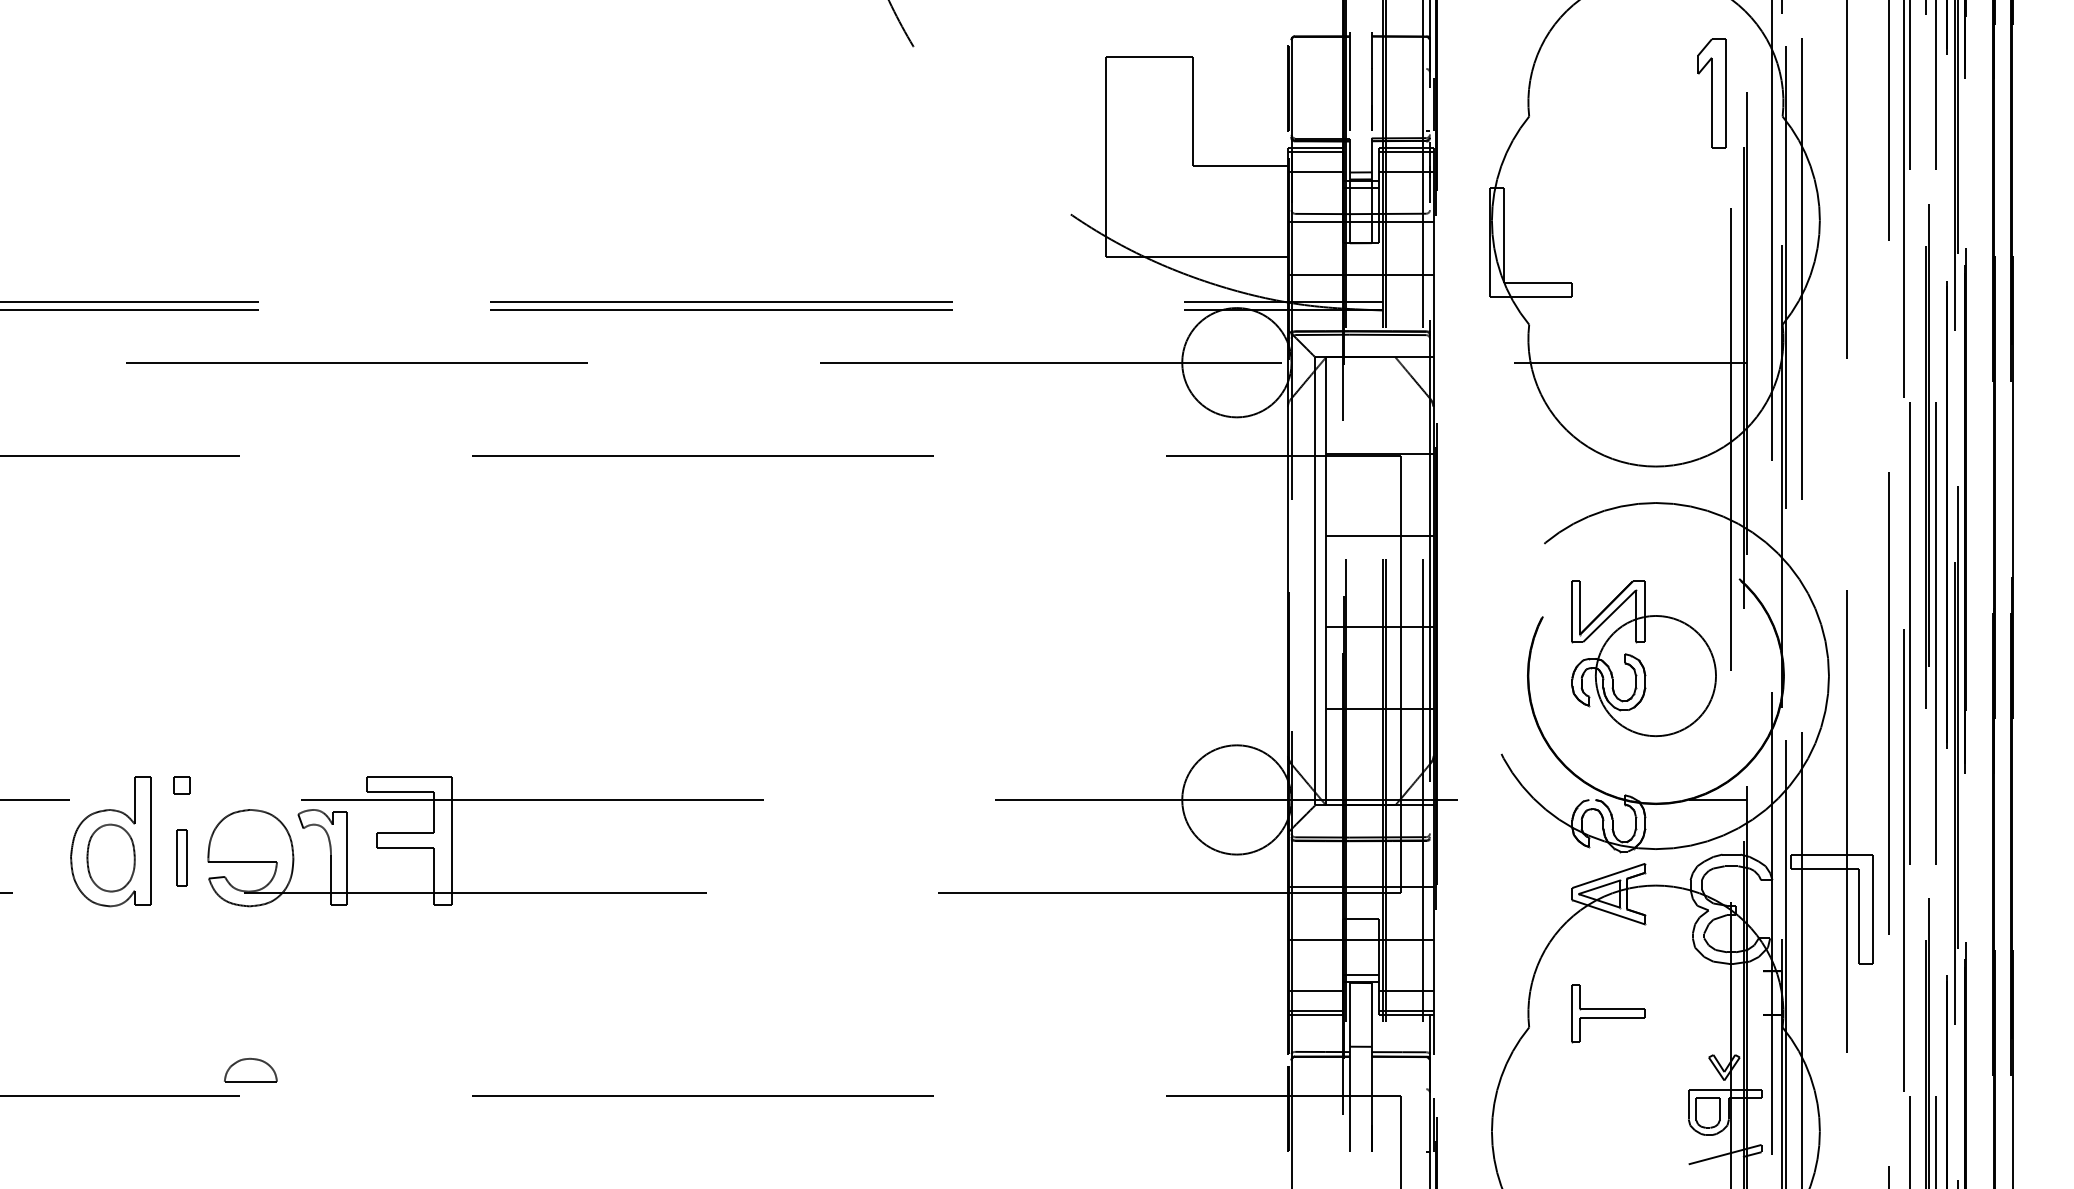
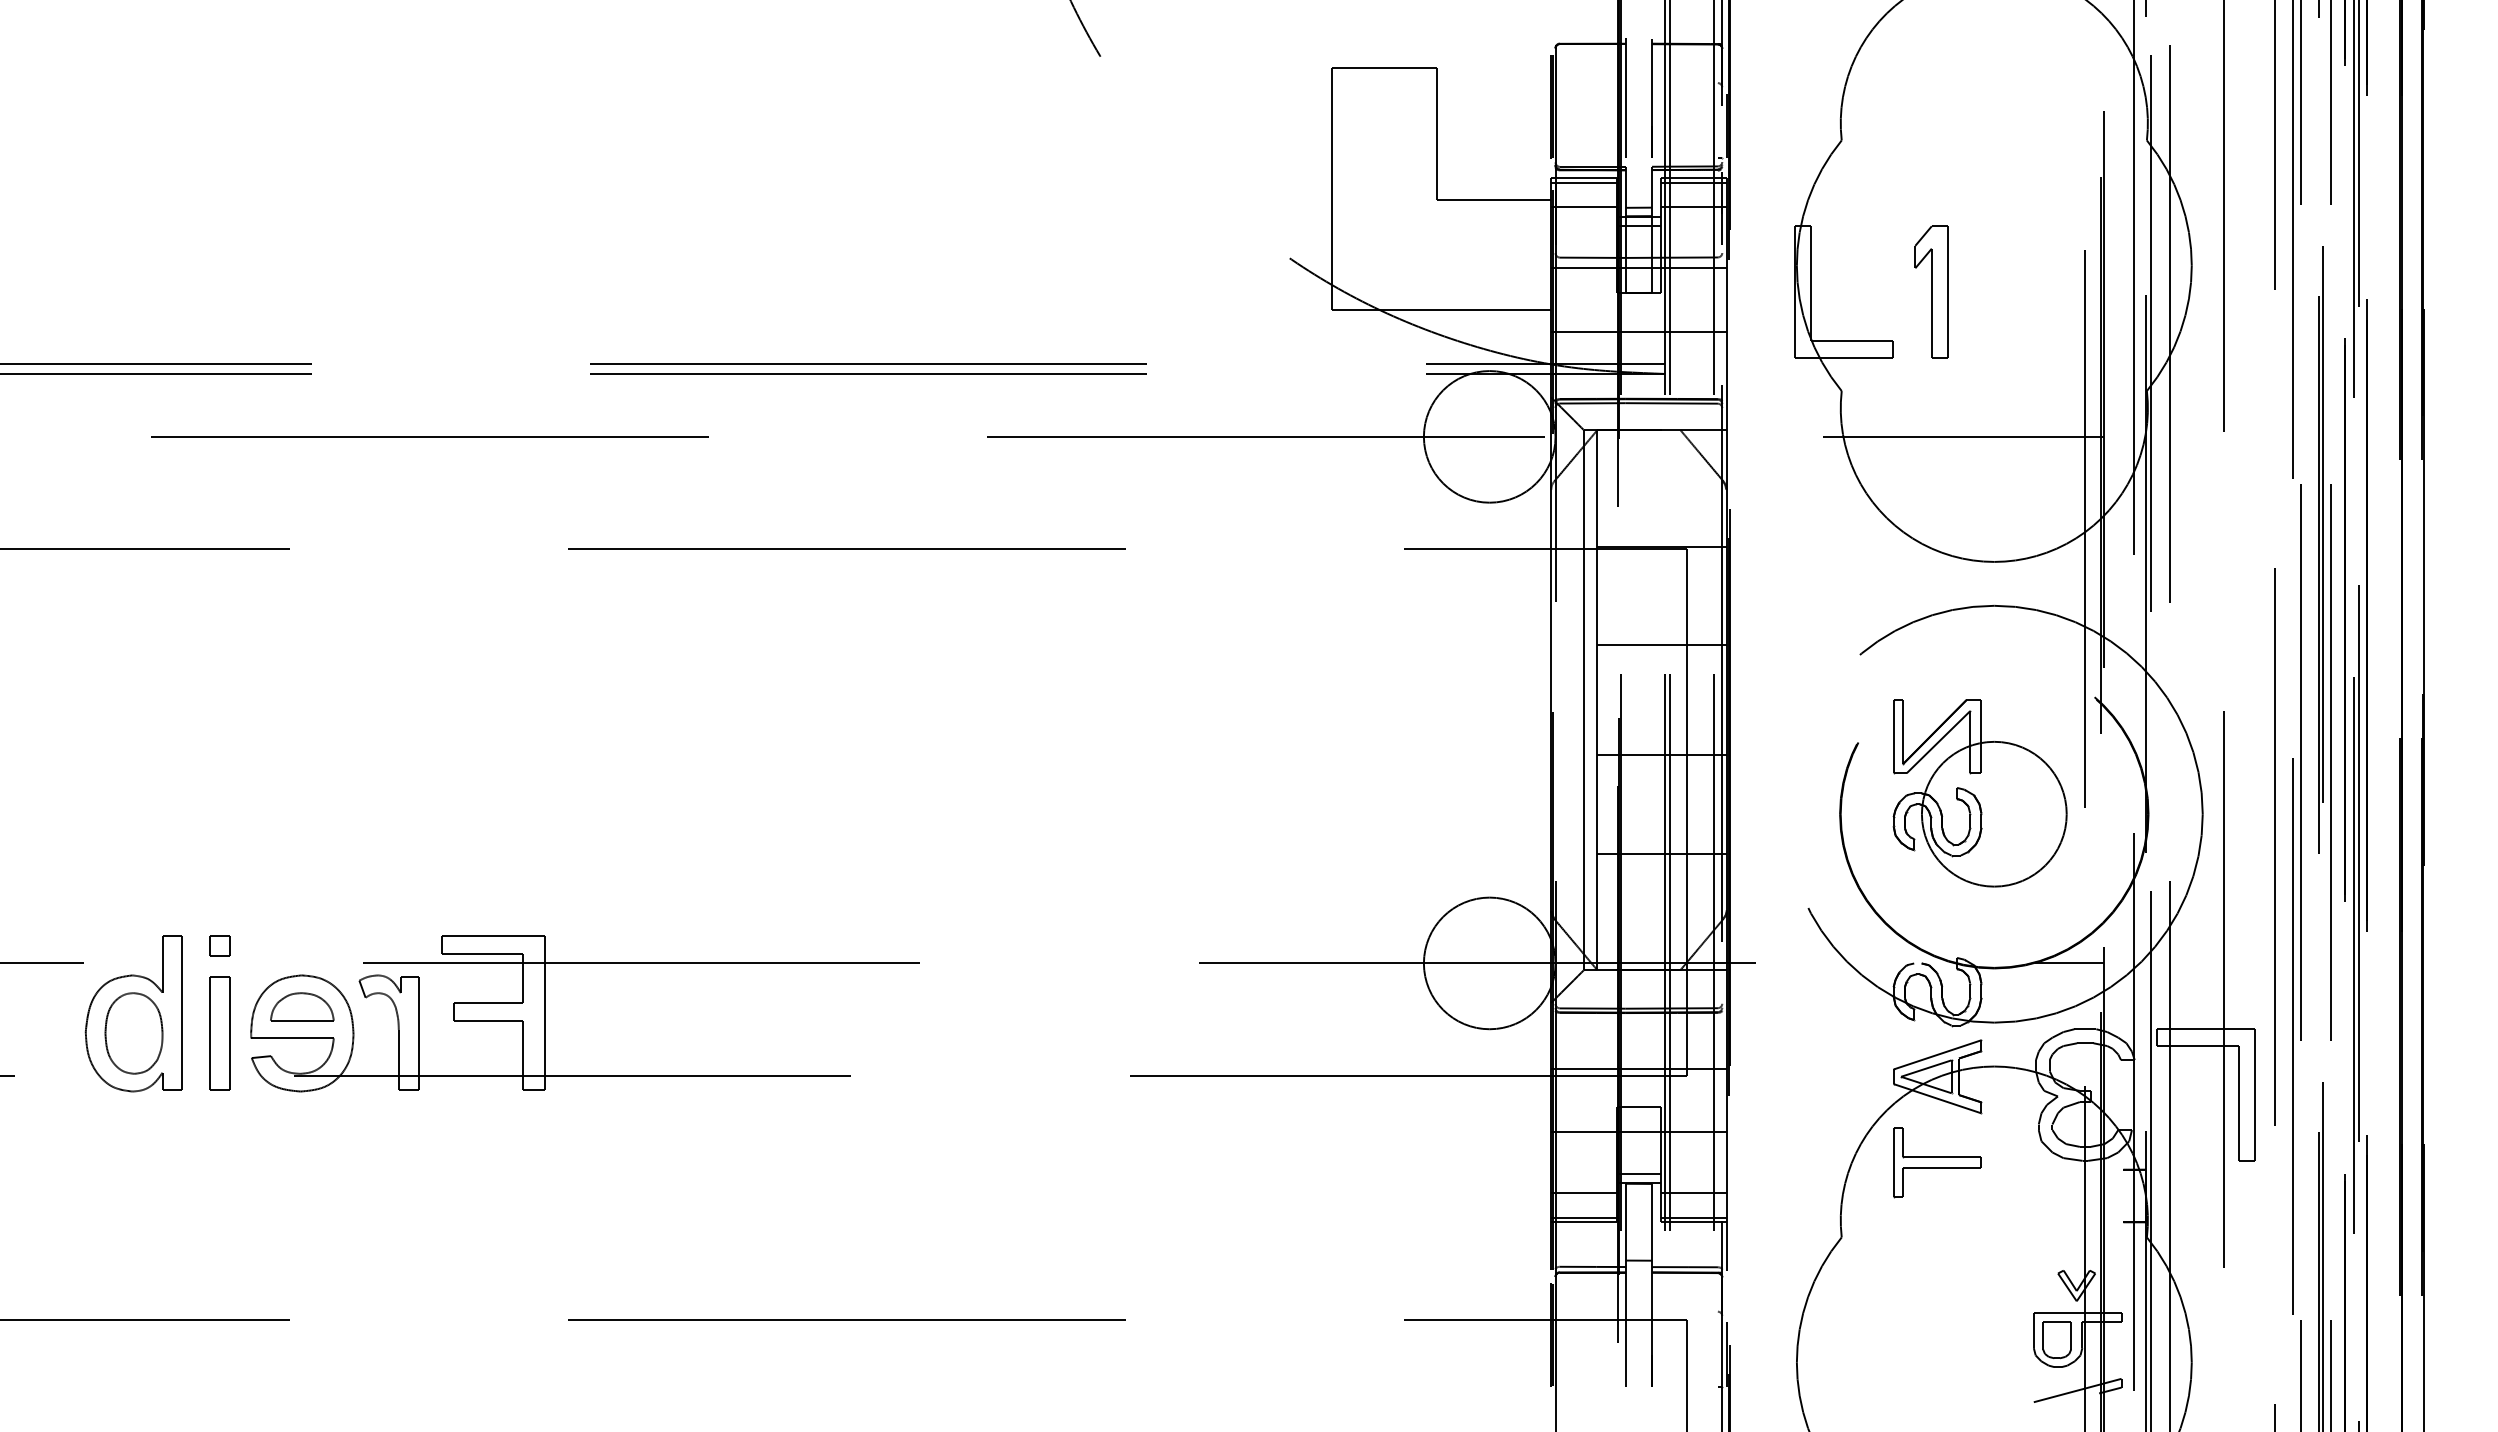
part: (1711, 93) -> (1931, 291), moved
part: (182, 858) -> (219, 1033), size x1.67
part: (1608, 1013) -> (1937, 1162), moved
part: (251, 1069) -> (302, 1006), moved

